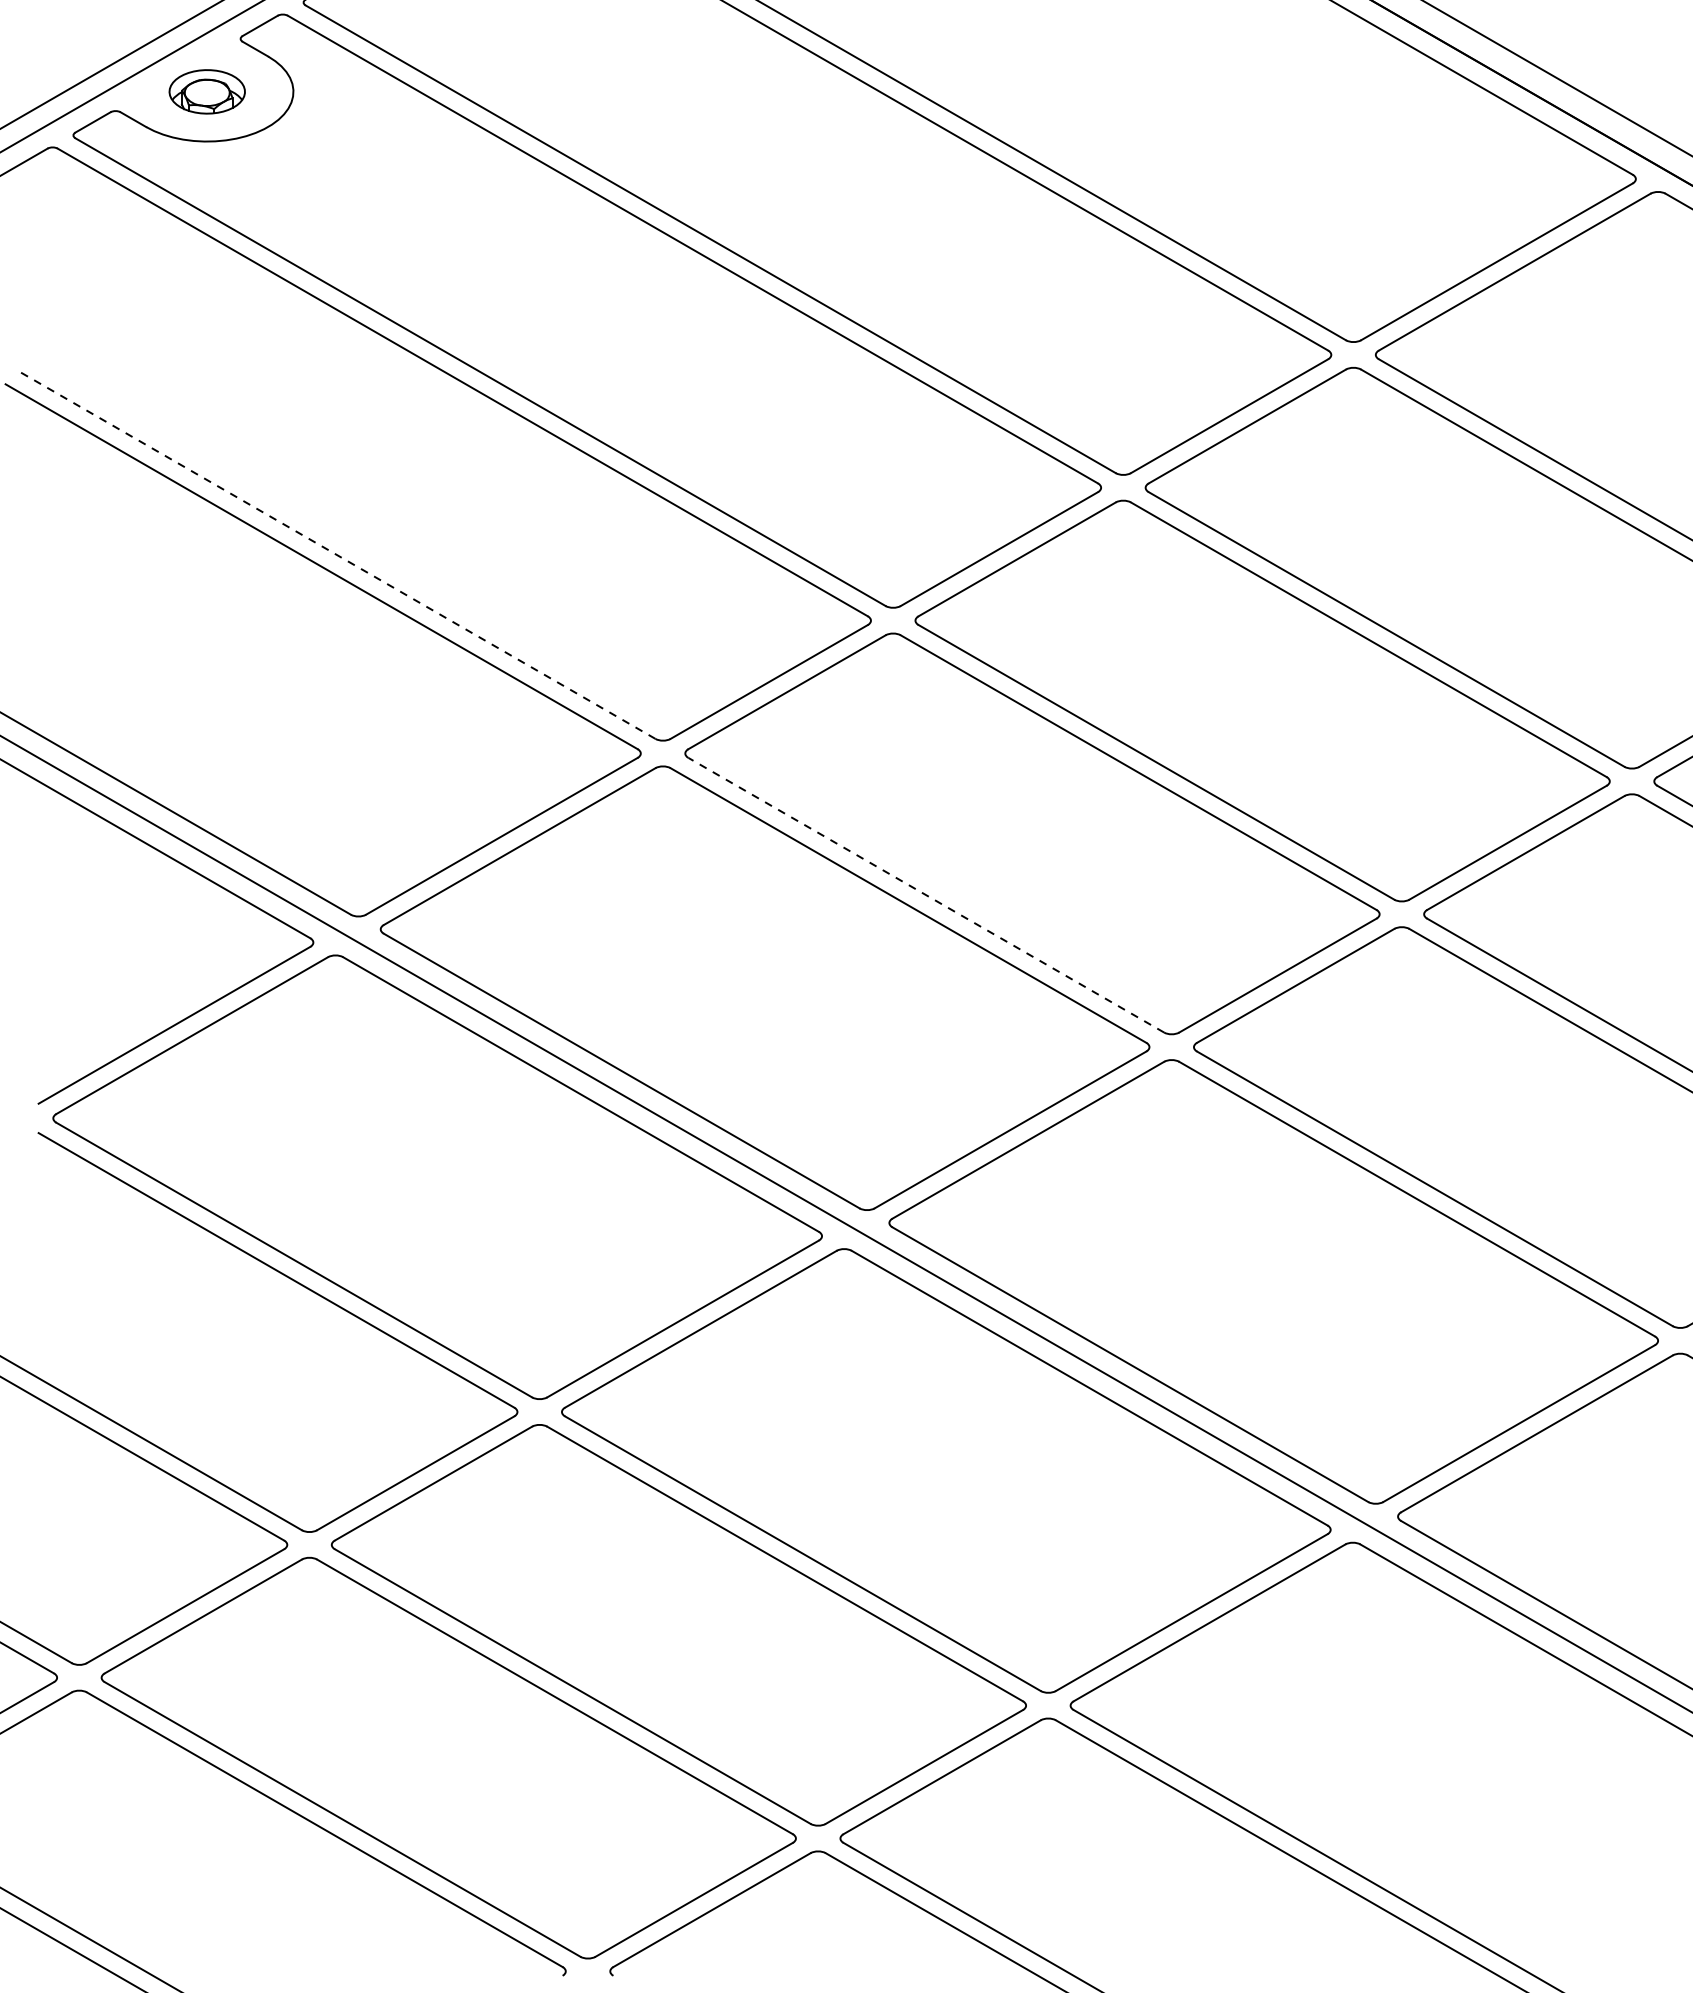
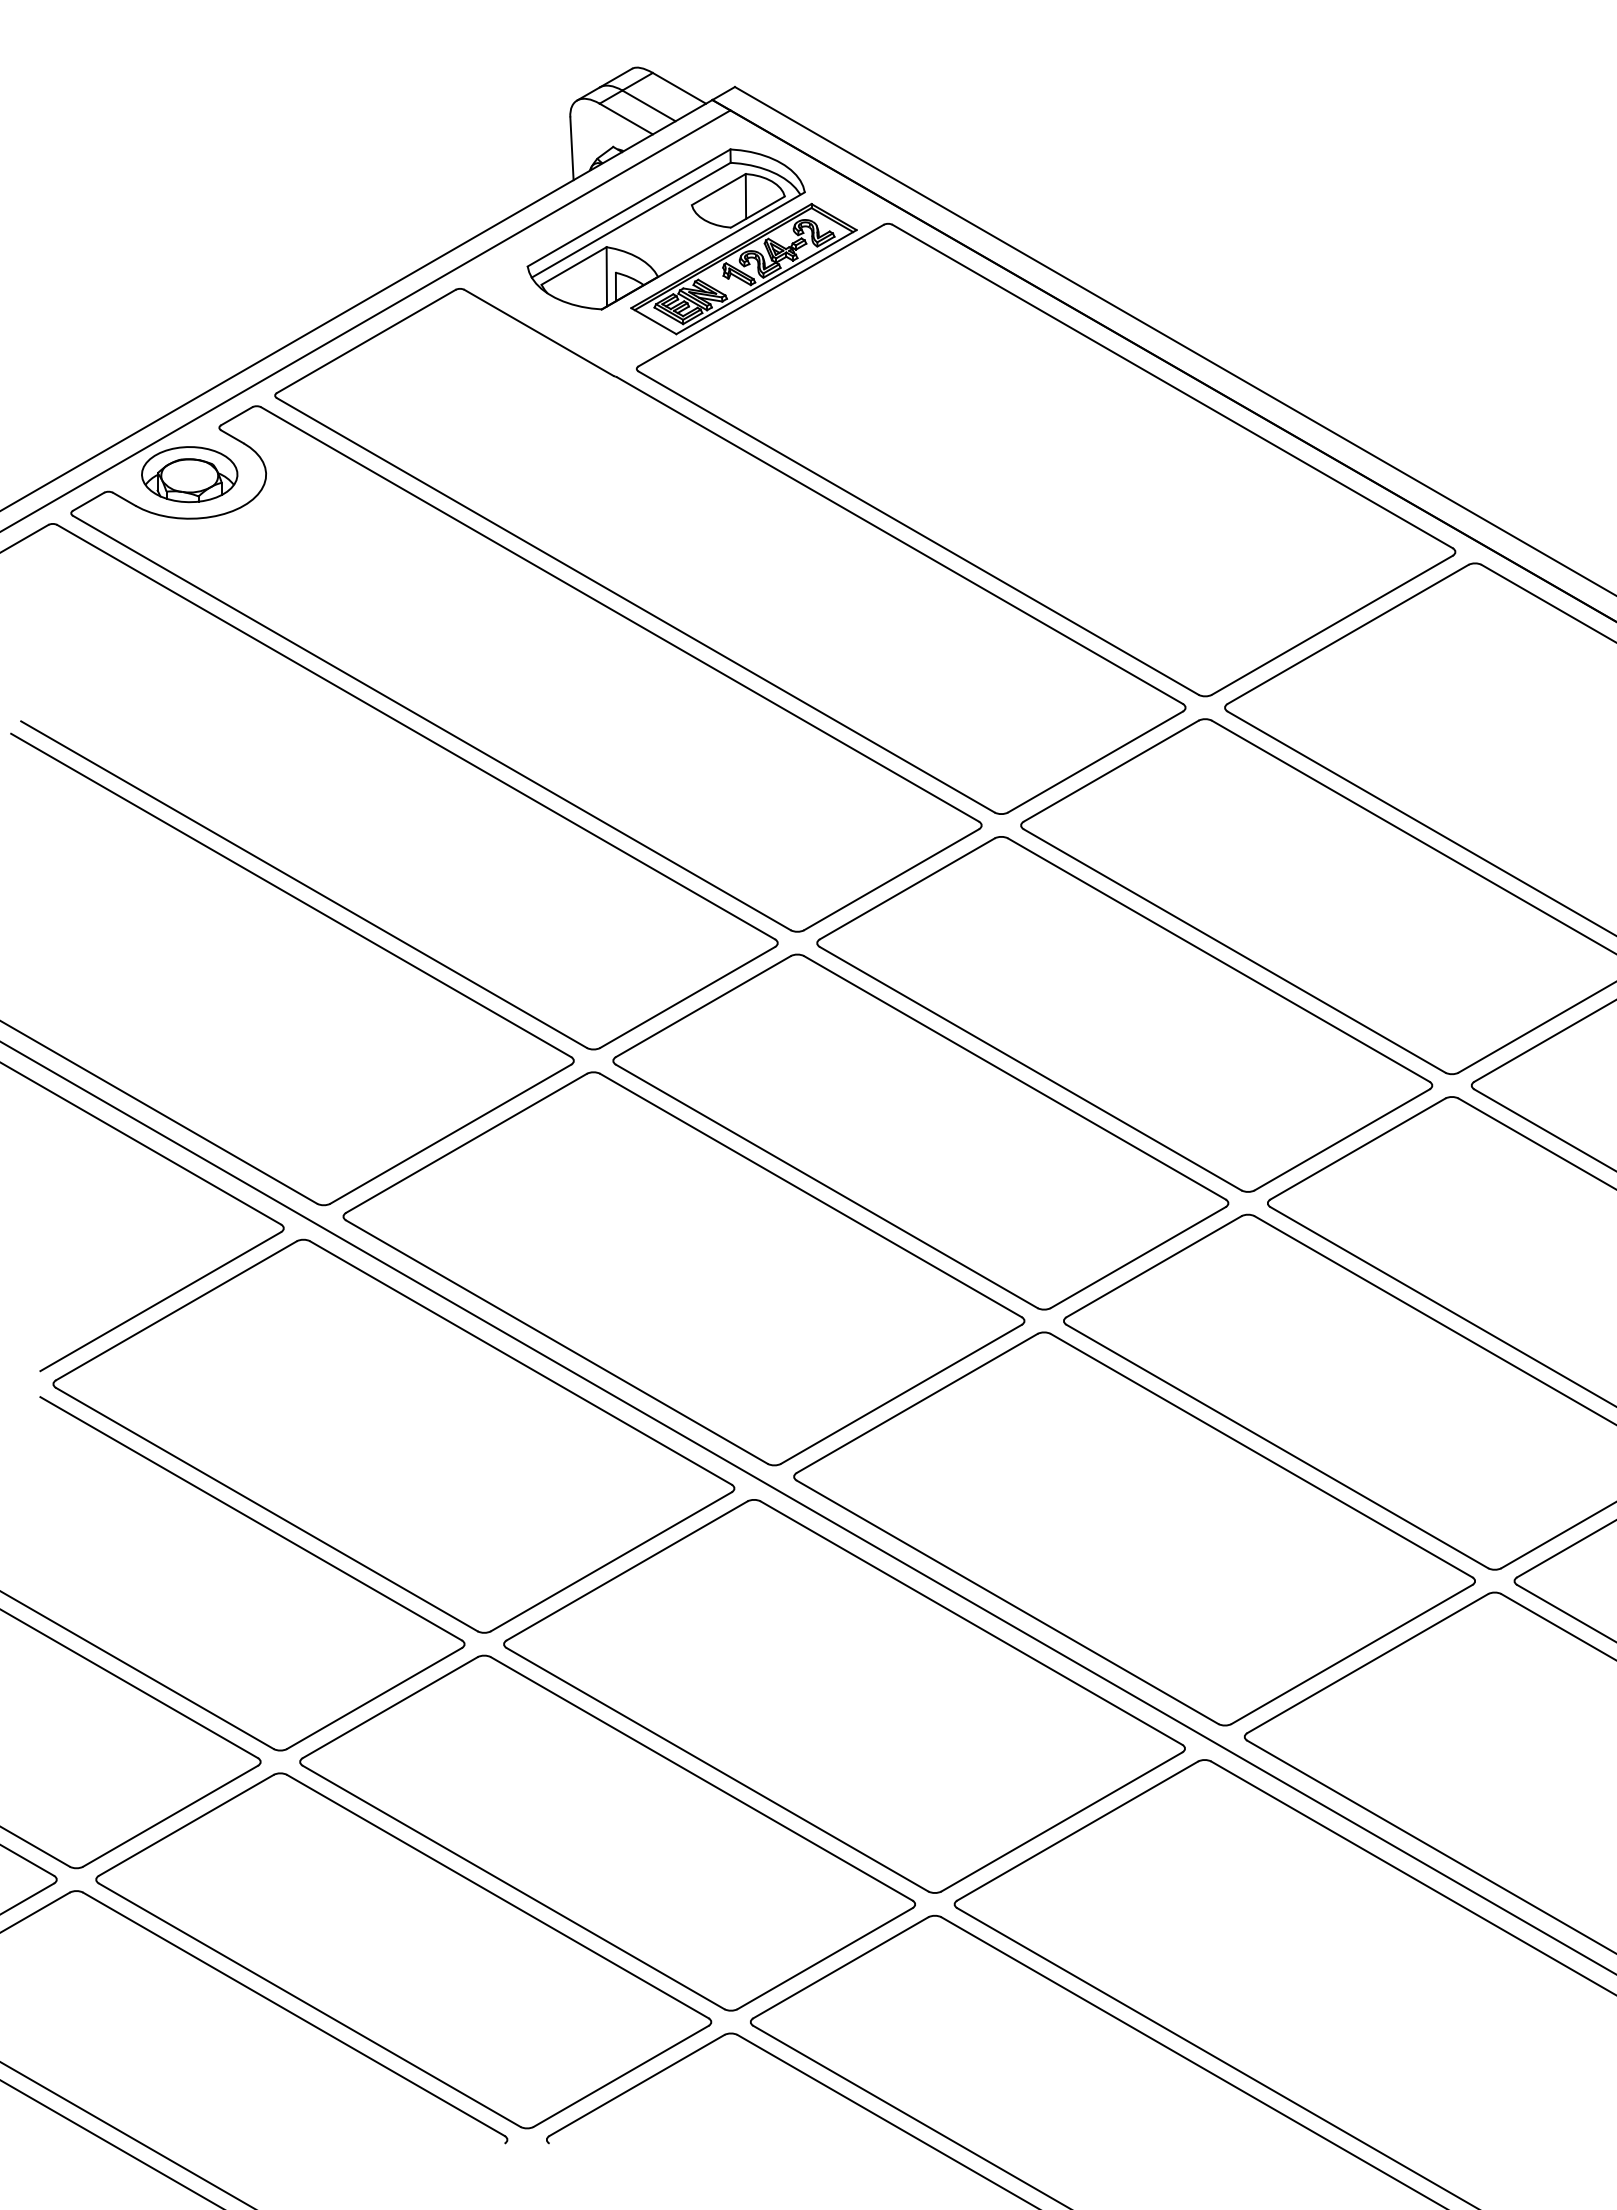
part: (206, 91) -> (189, 474), size x1.43
line: (336, 554) -> (304, 884), dashed -> solid
line: (925, 895) -> (826, 1186), dashed -> solid

